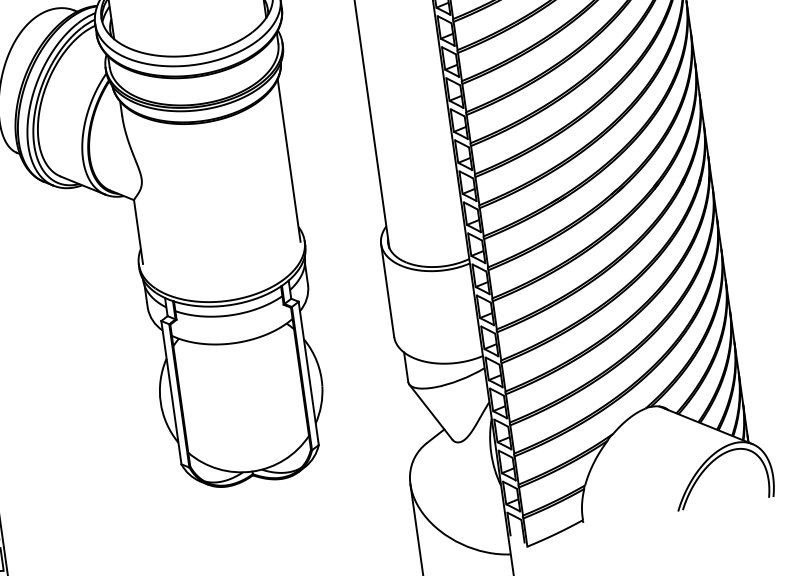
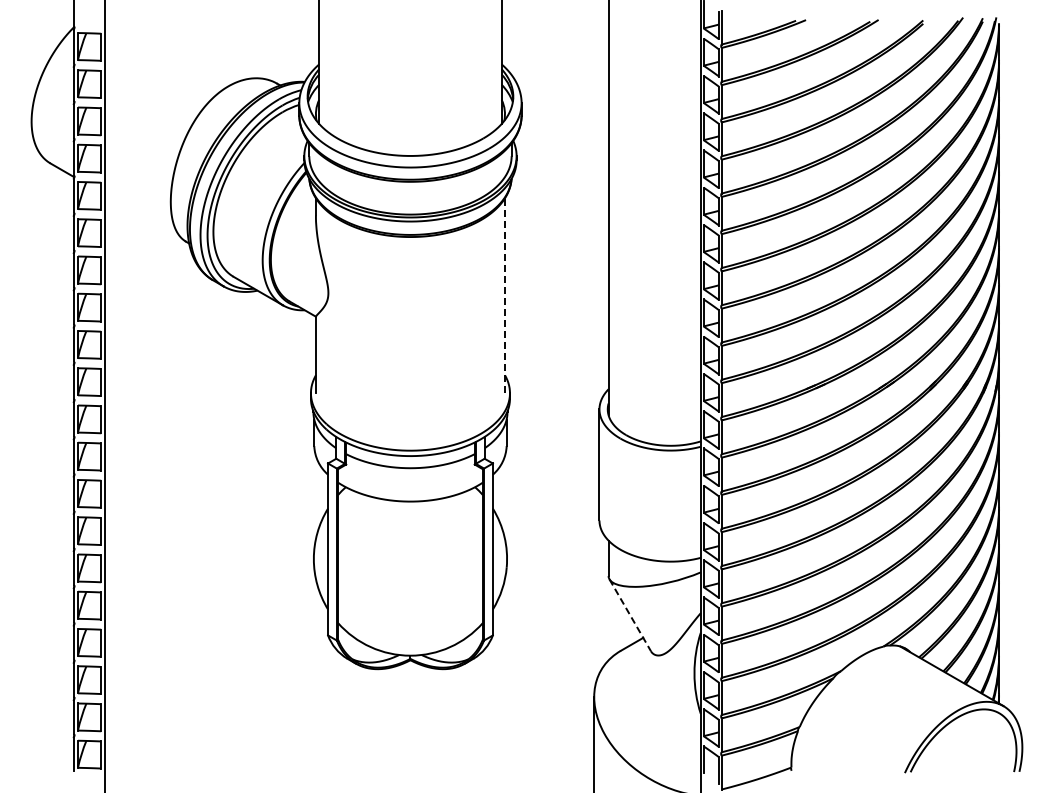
line: (289, 160) -> (505, 295), solid -> dashed
line: (431, 412) -> (630, 615), solid -> dashed

